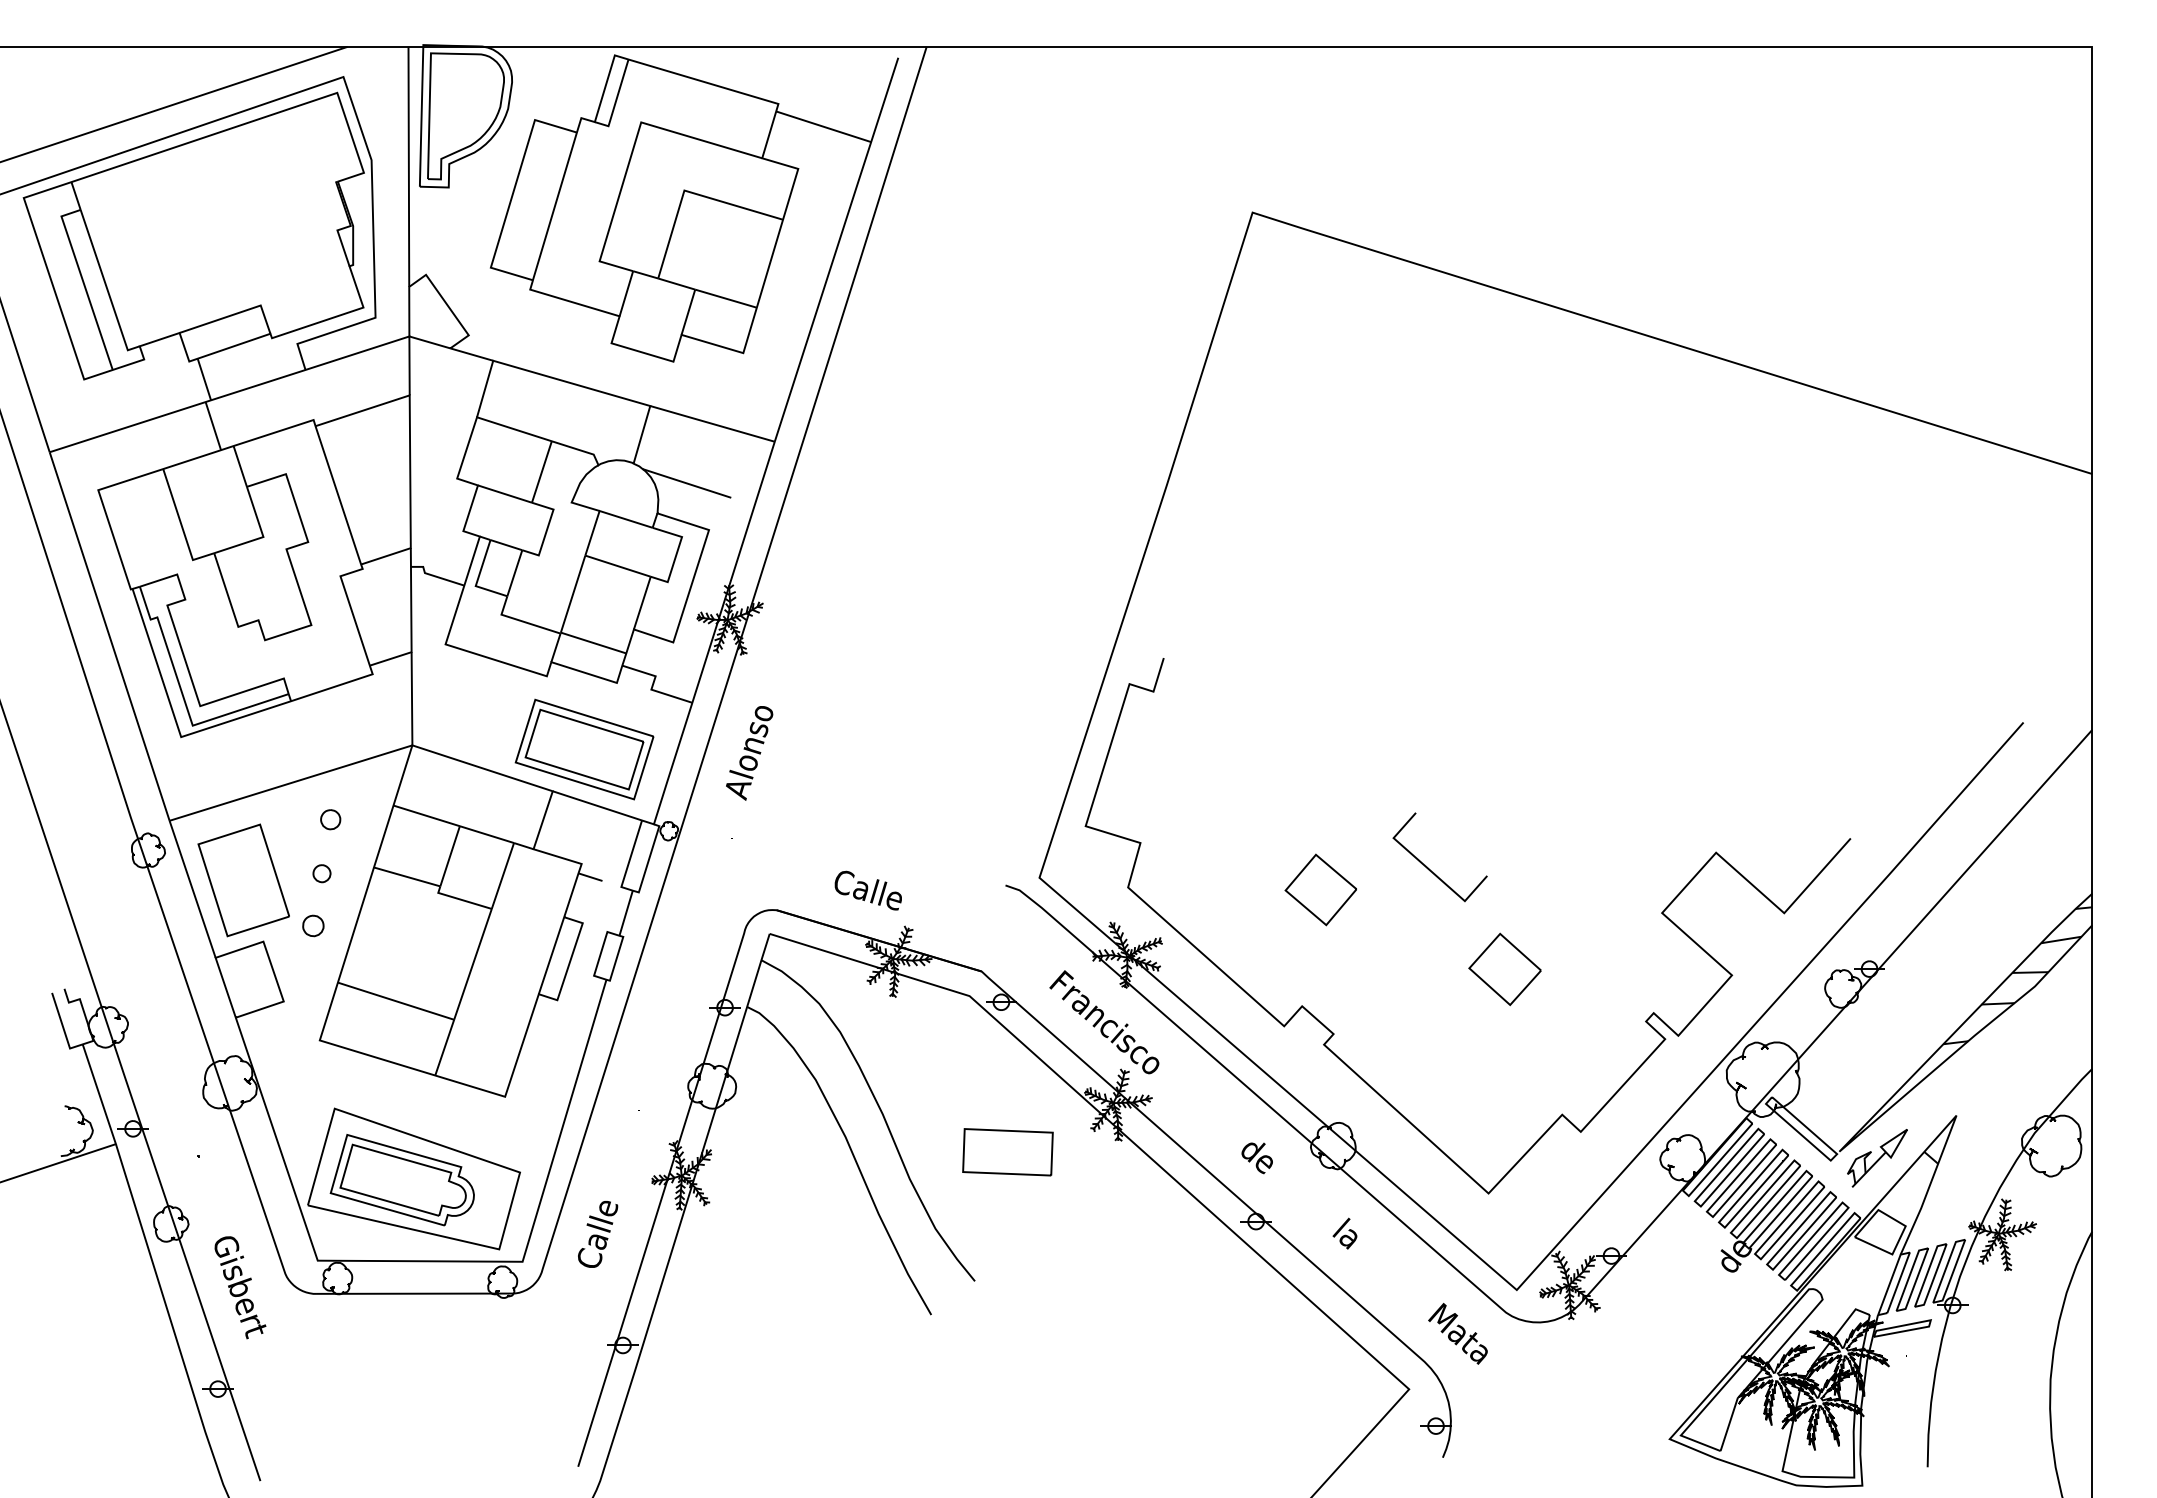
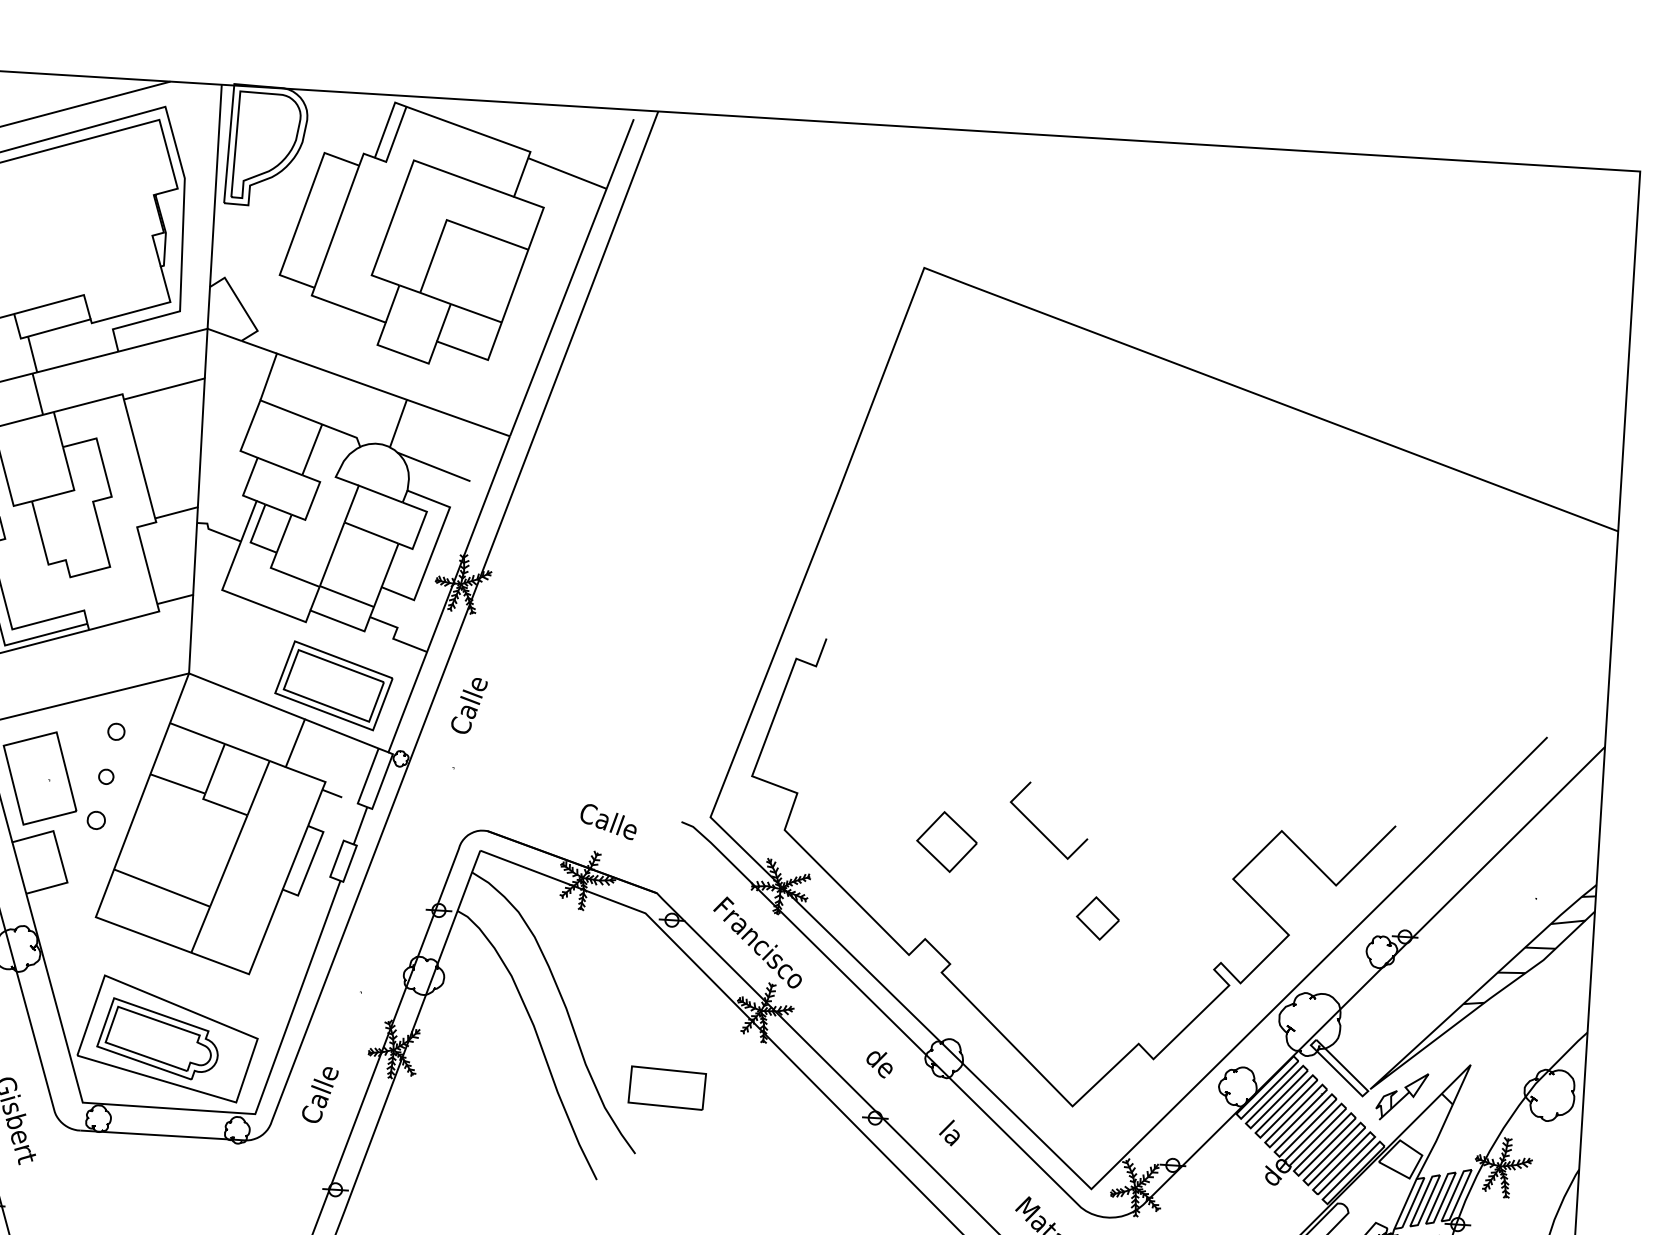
text: (749, 753) -> (472, 697), Alonso -> Calle
text: (867, 890) -> (607, 821), moved
part: (1504, 969) -> (1097, 918), size x0.7
part: (1007, 1152) -> (666, 1088), moved

